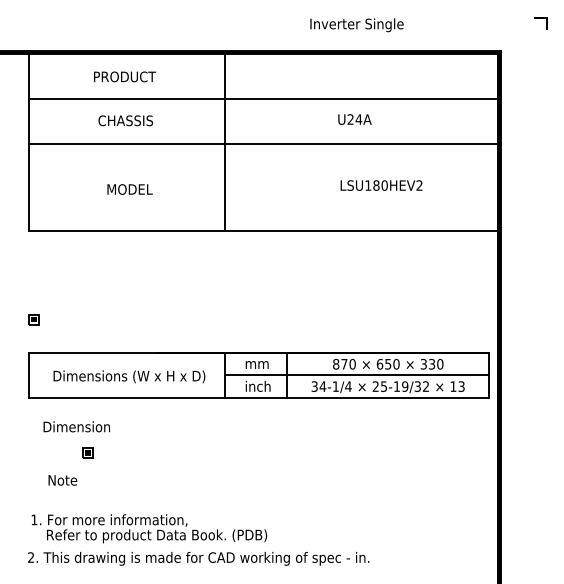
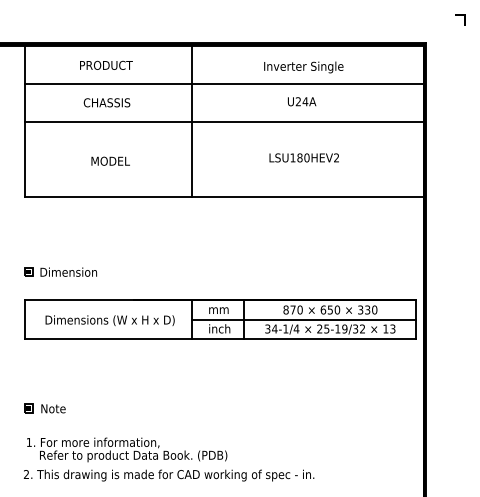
text: (356, 25) -> (303, 67), moved
text: (381, 185) -> (304, 157), moved
text: (76, 426) -> (68, 271), moved
part: (87, 452) -> (28, 408), moved

